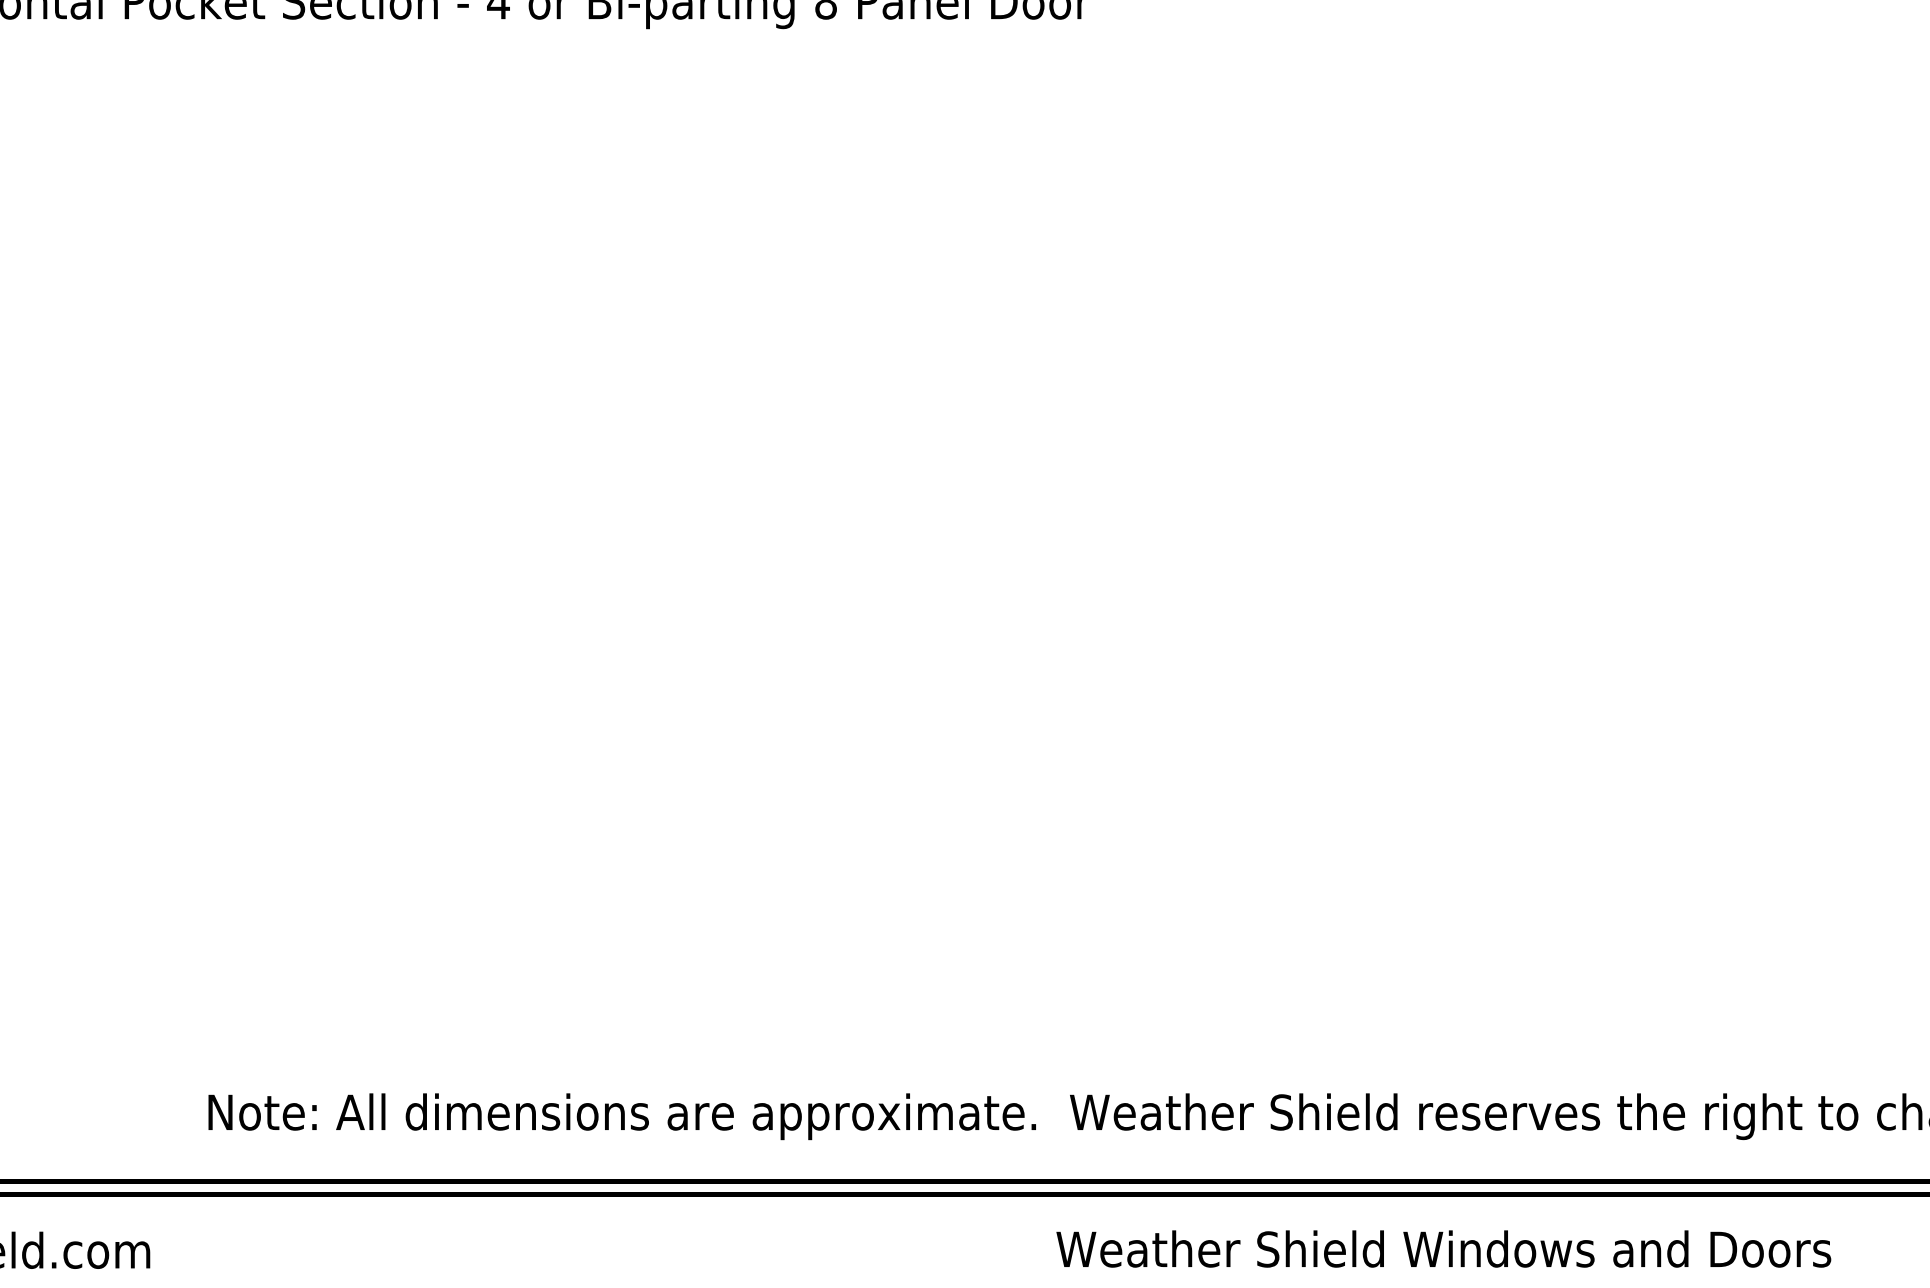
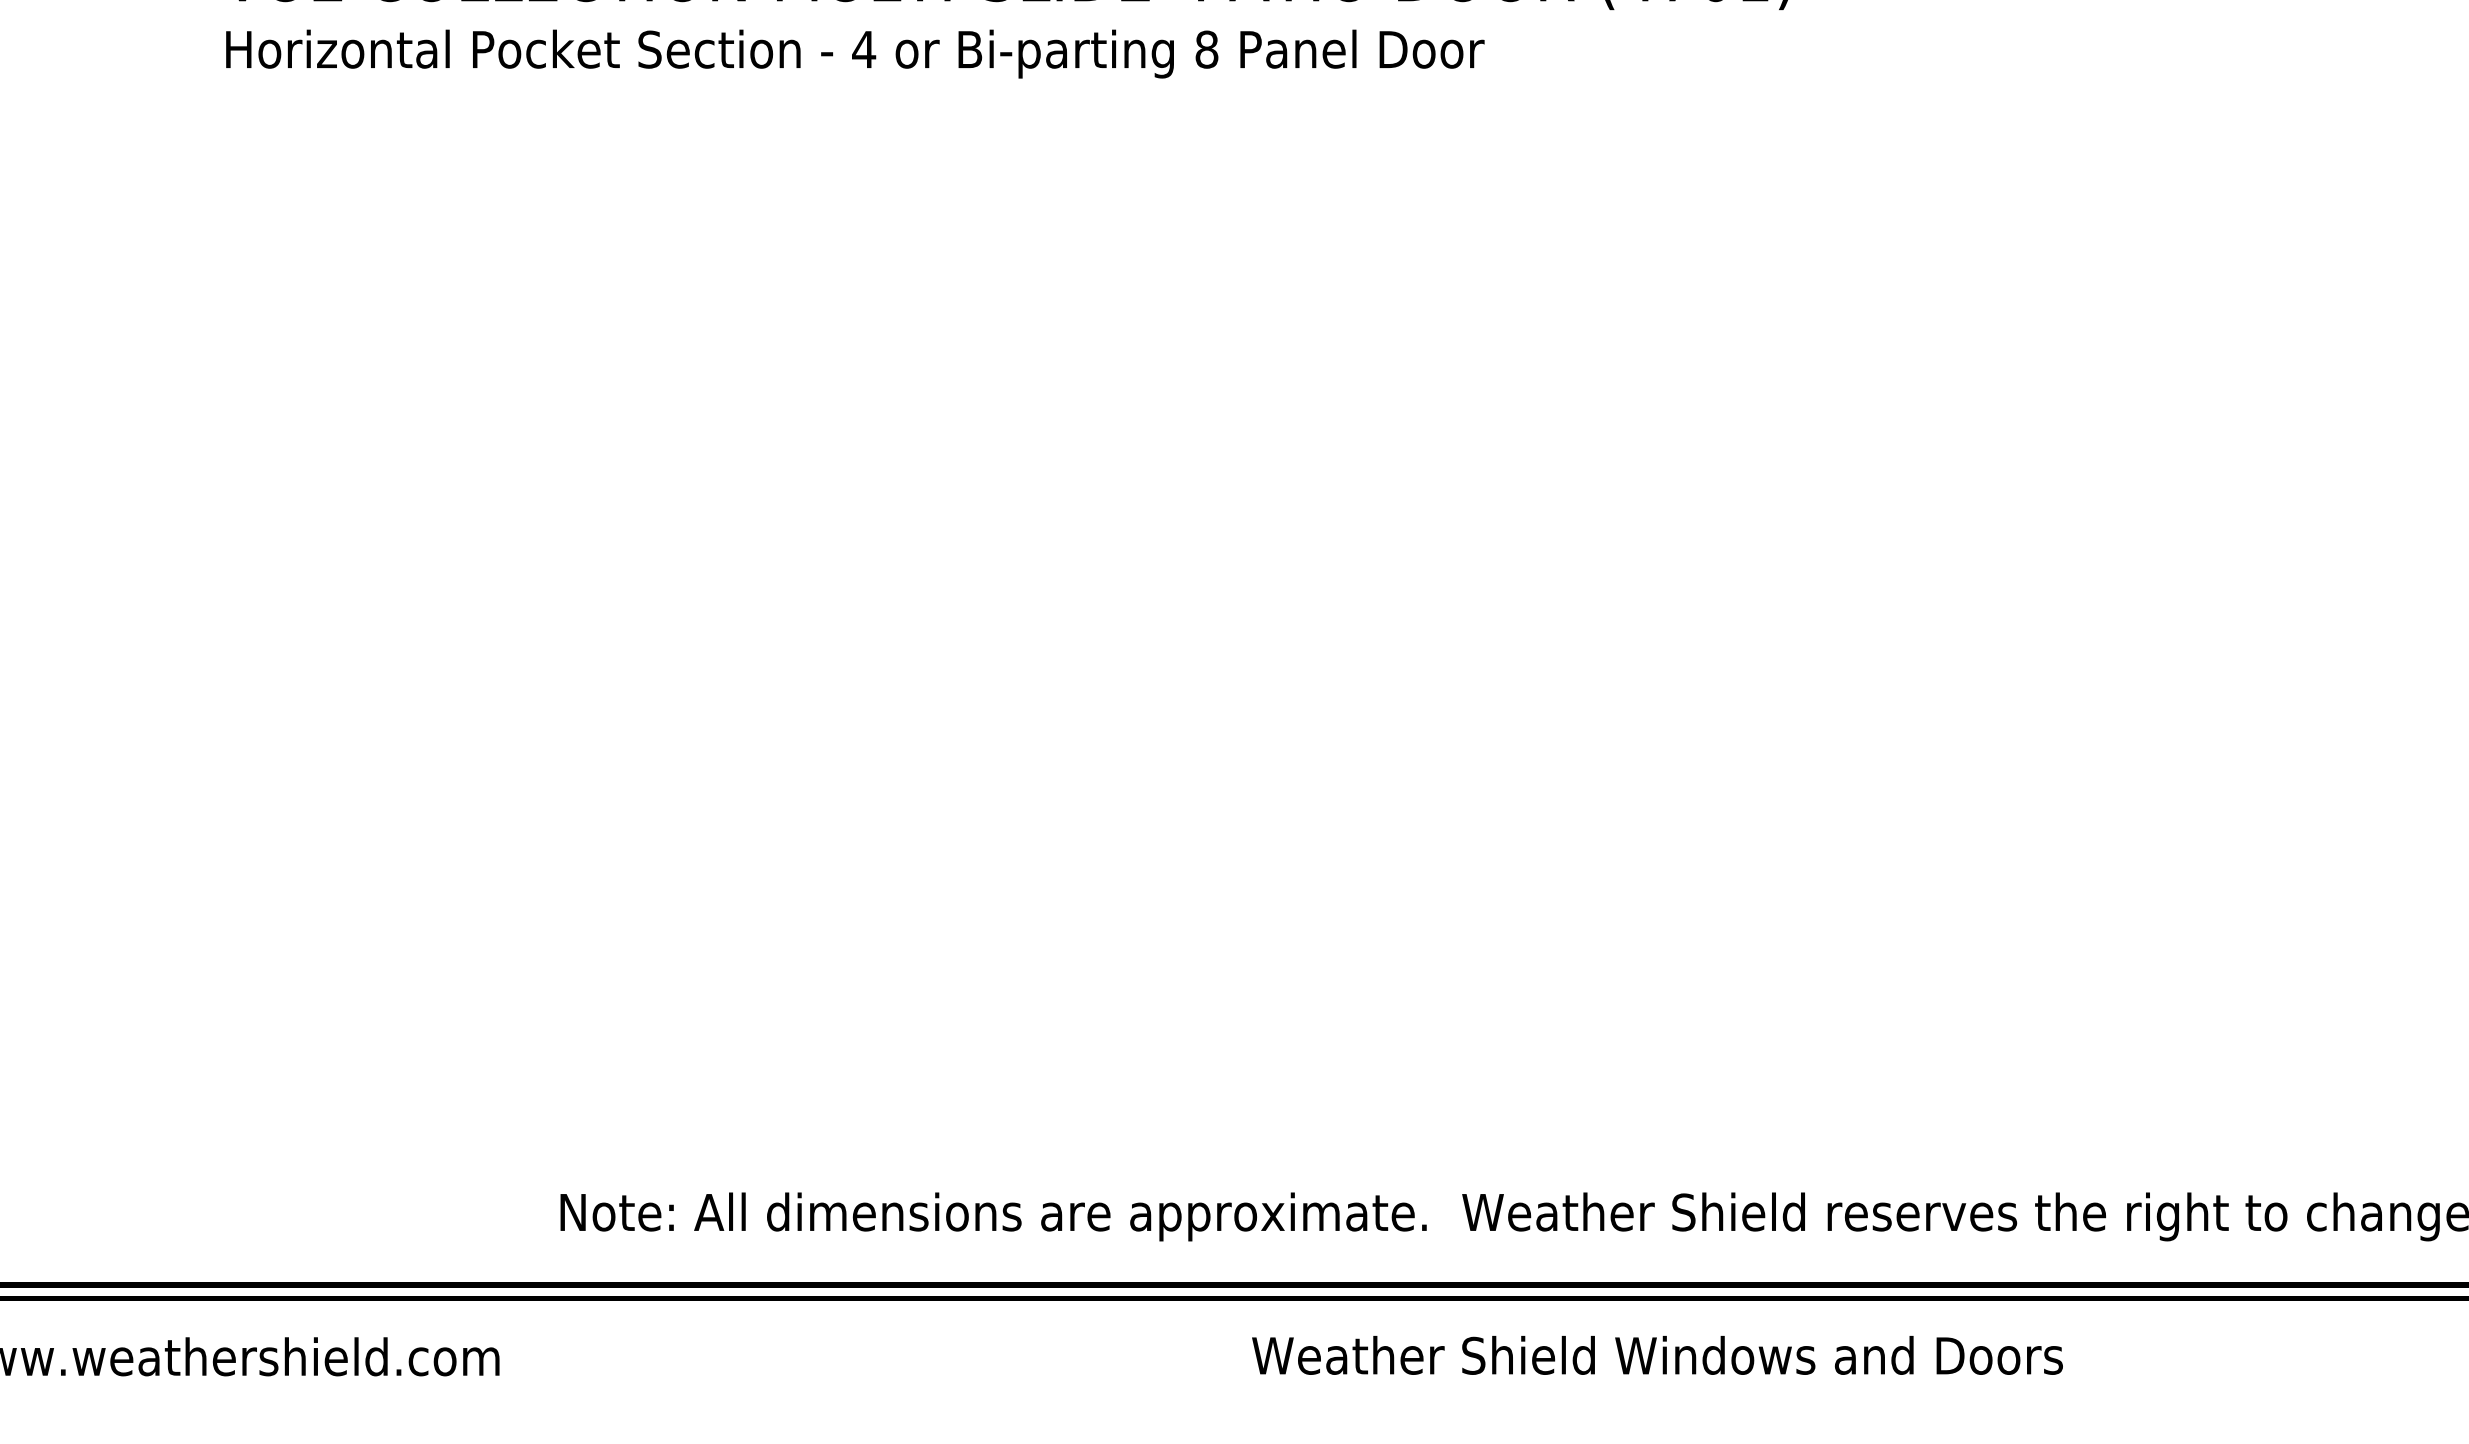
text: (1443, 1249) -> (1657, 1355), moved

